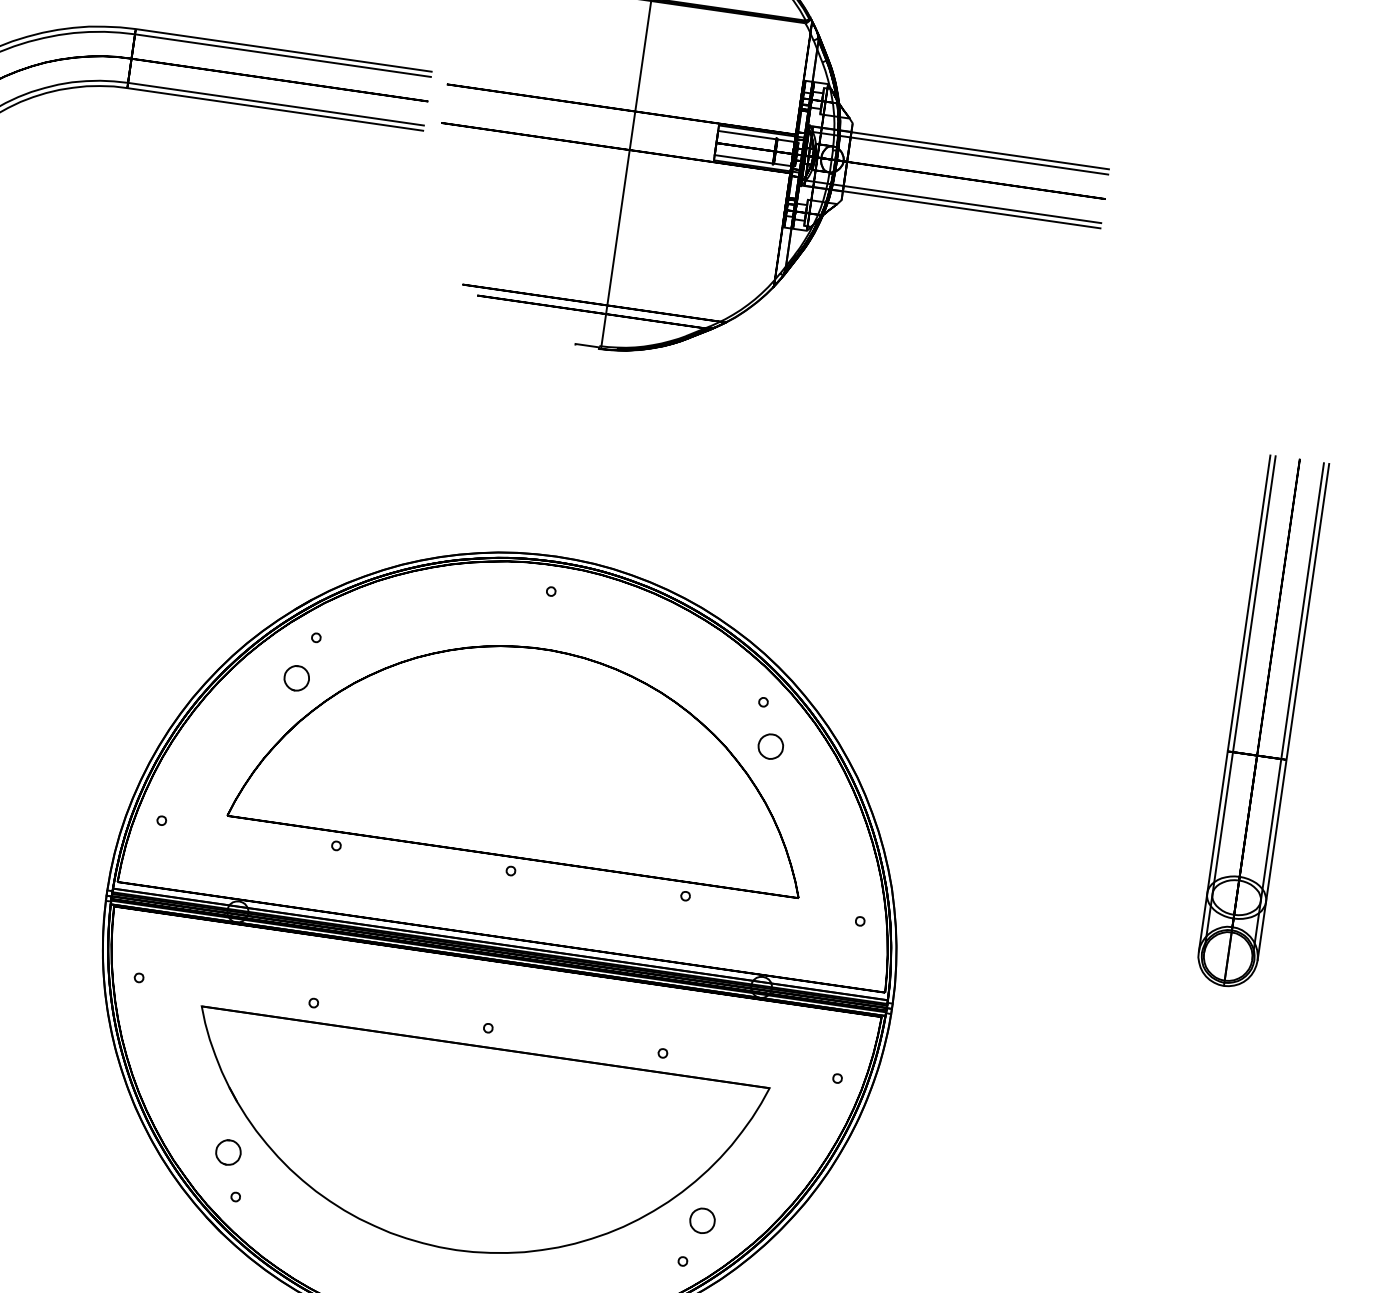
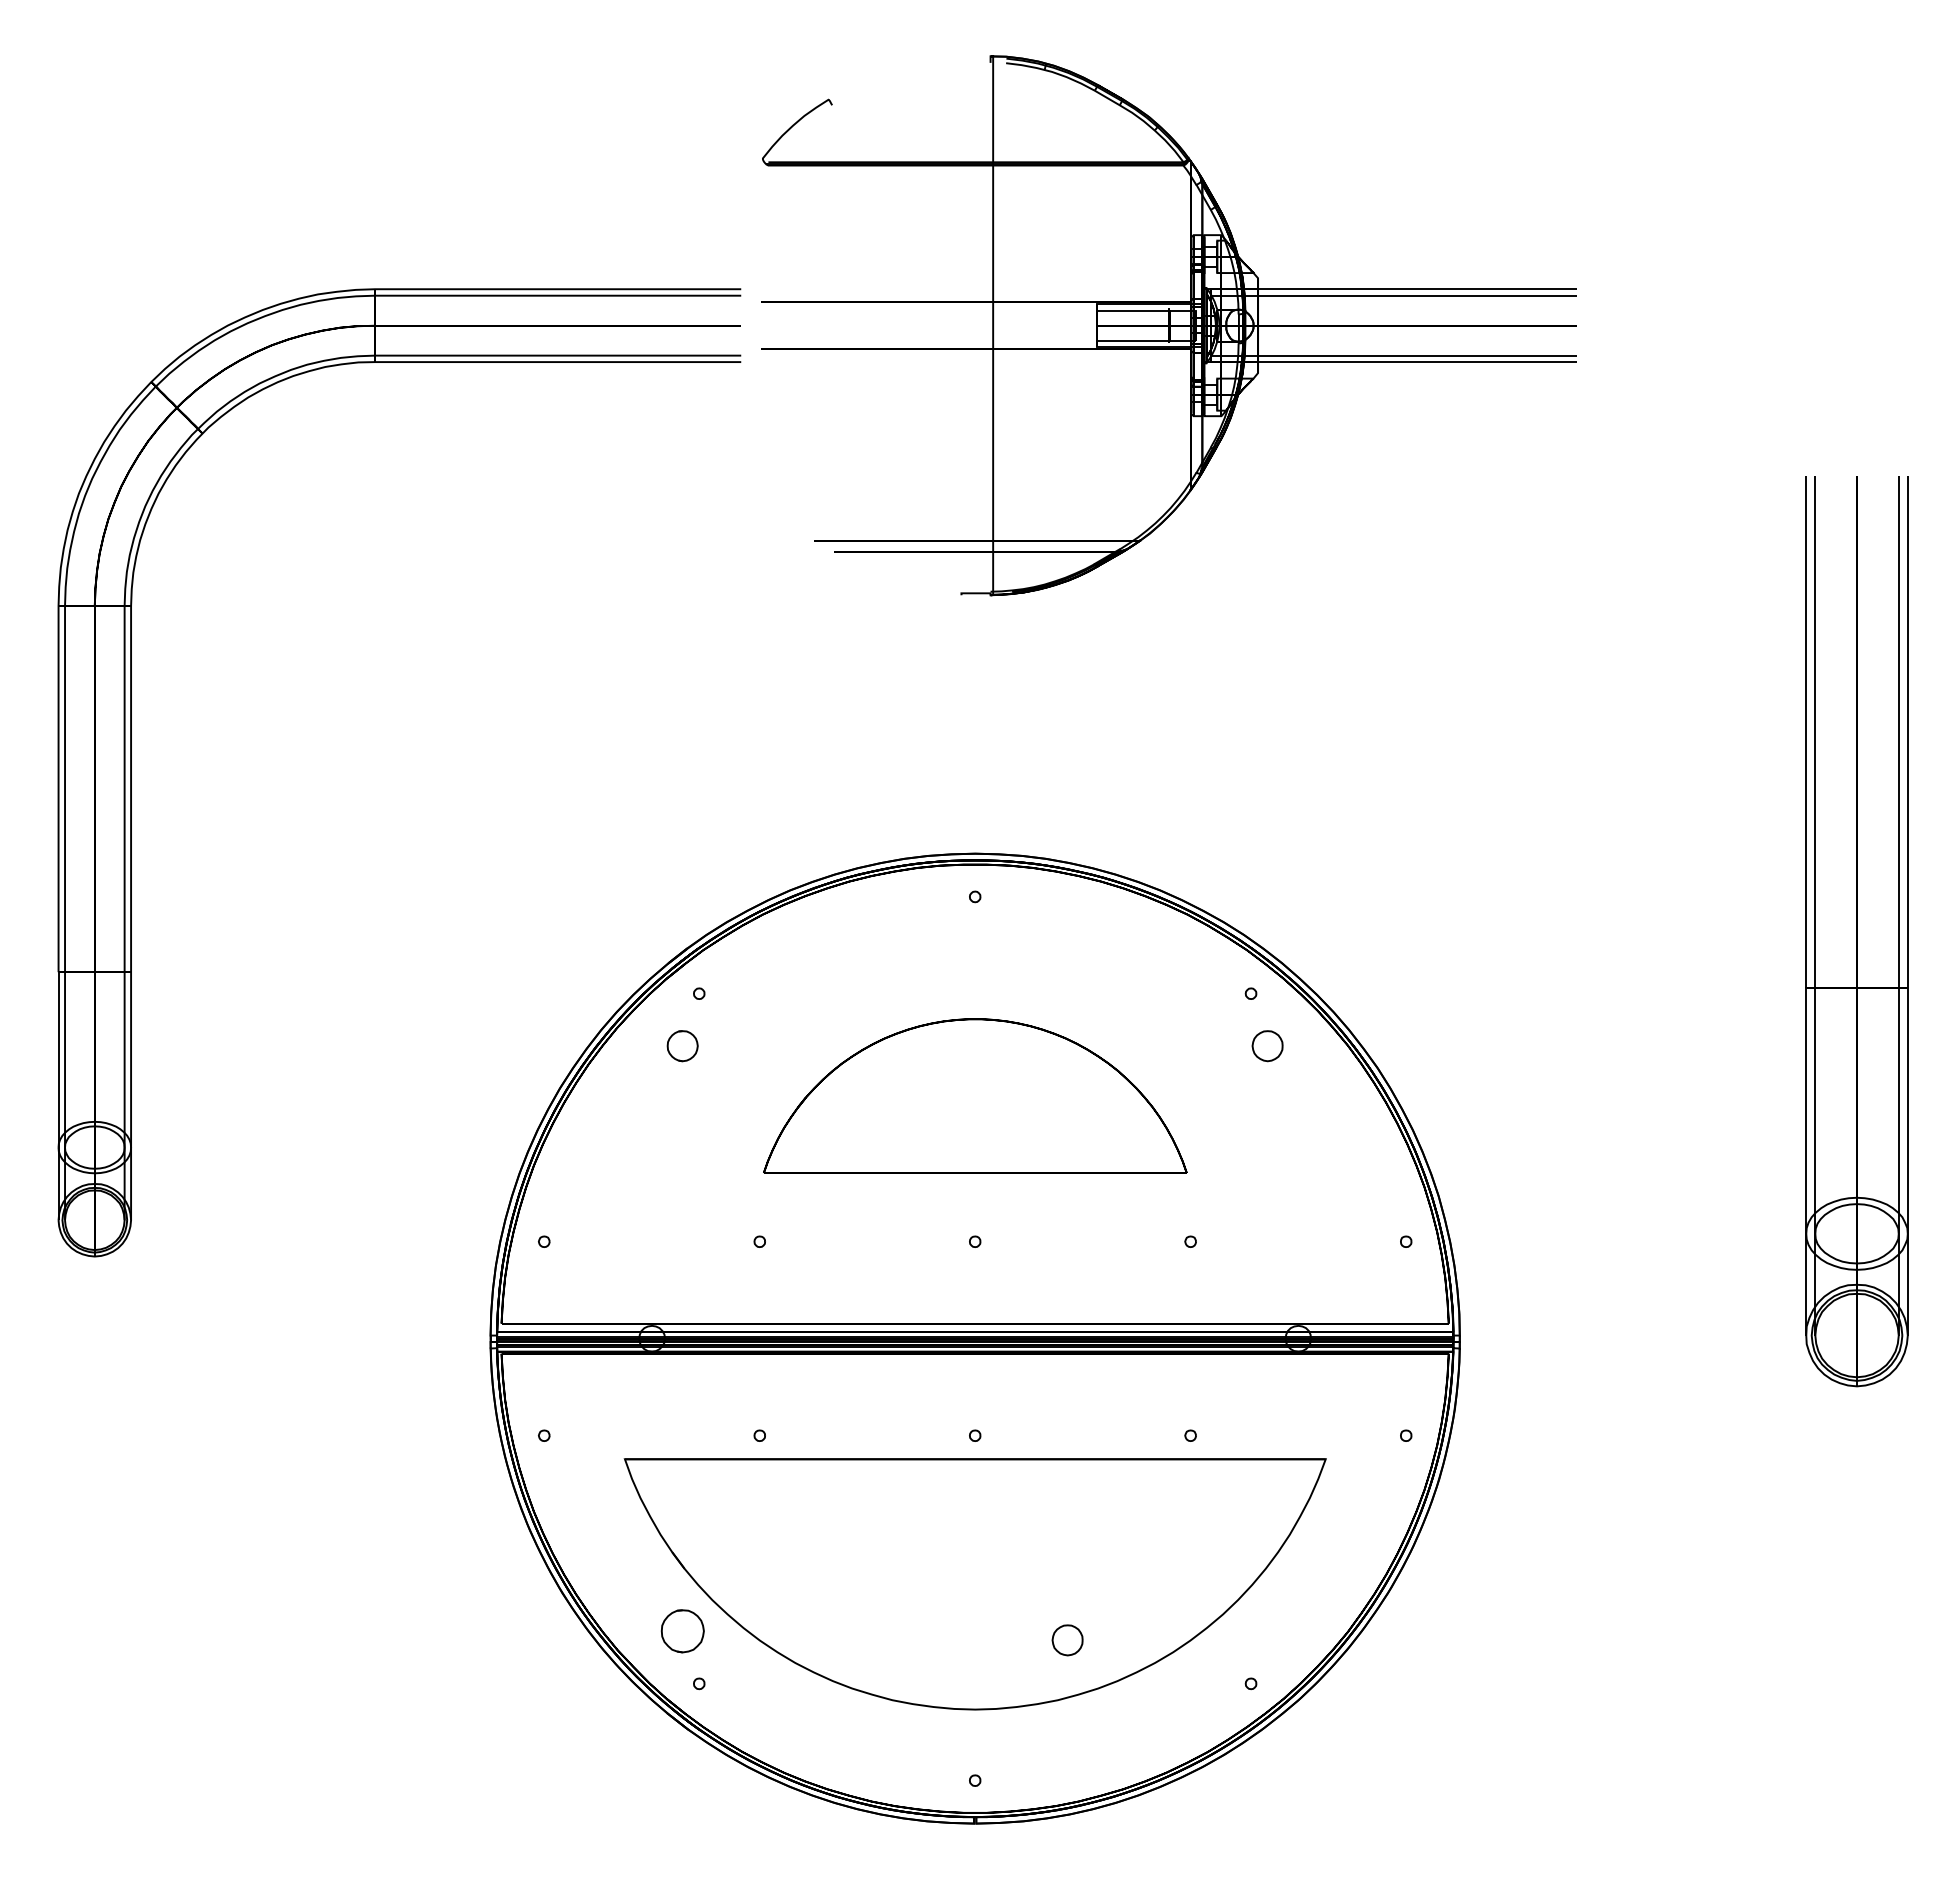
part: (1262, 722) -> (1857, 931), size x1.4
part: (528, 752) -> (975, 1095), size x0.6
part: (228, 1152) -> (682, 1631), size x1.4
part: (702, 1220) -> (1067, 1640), moved

